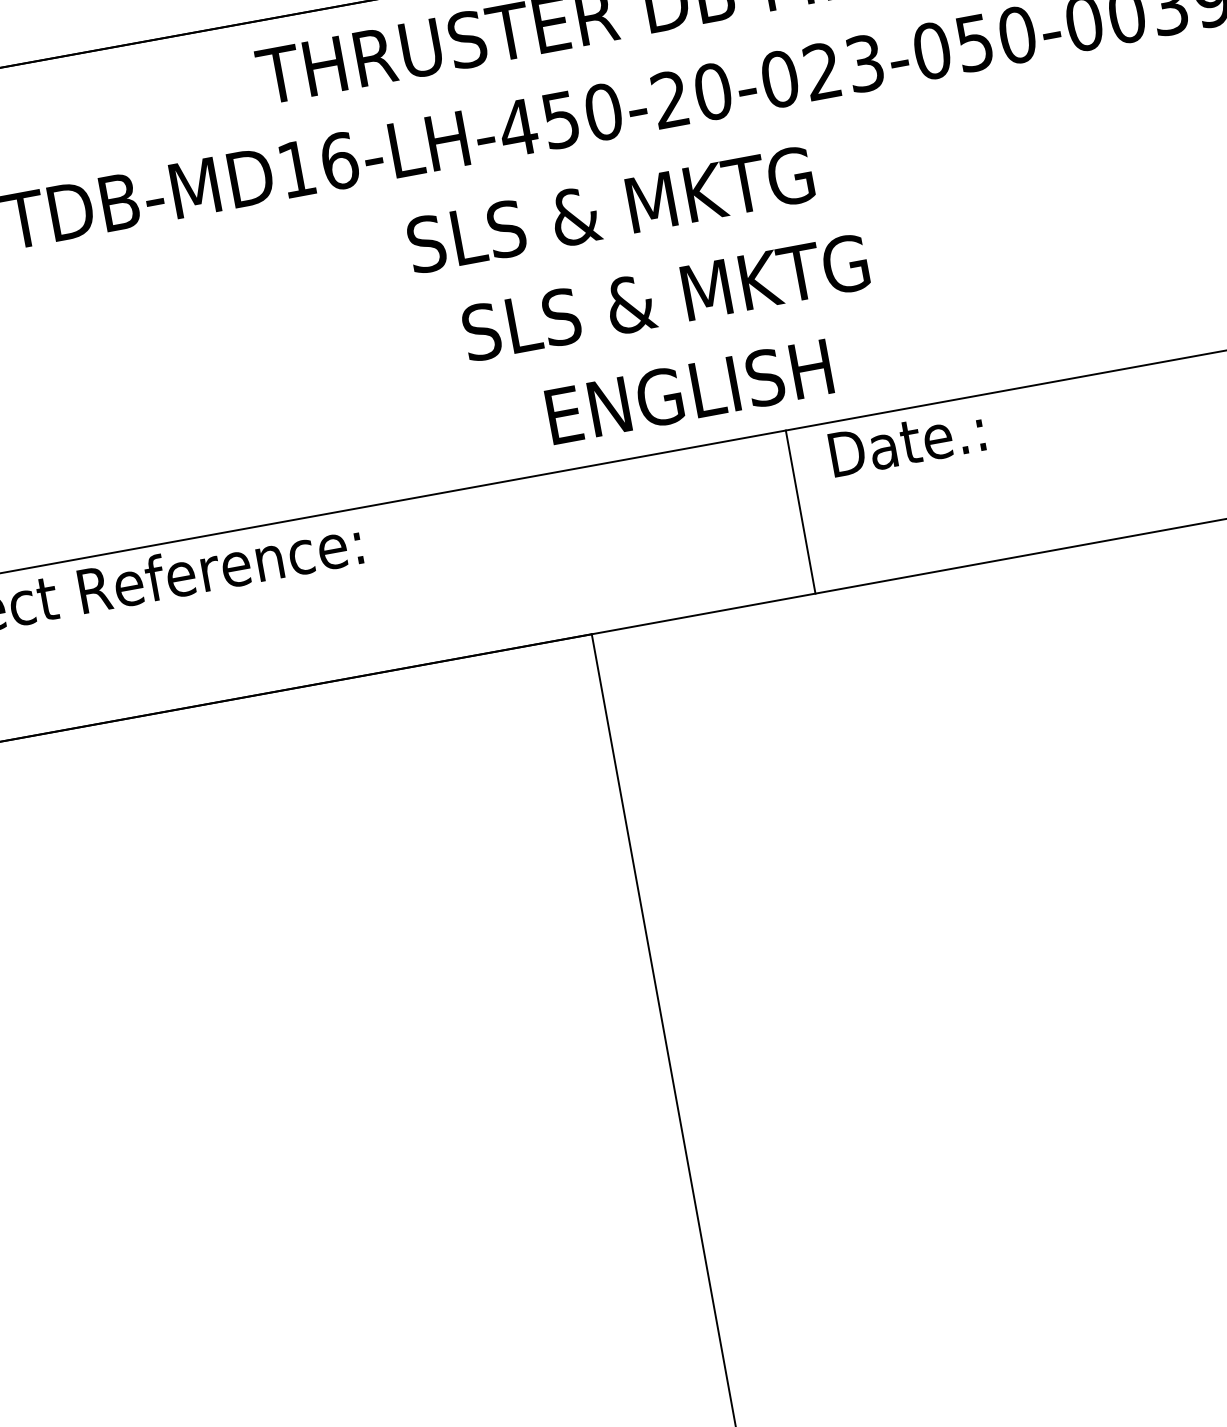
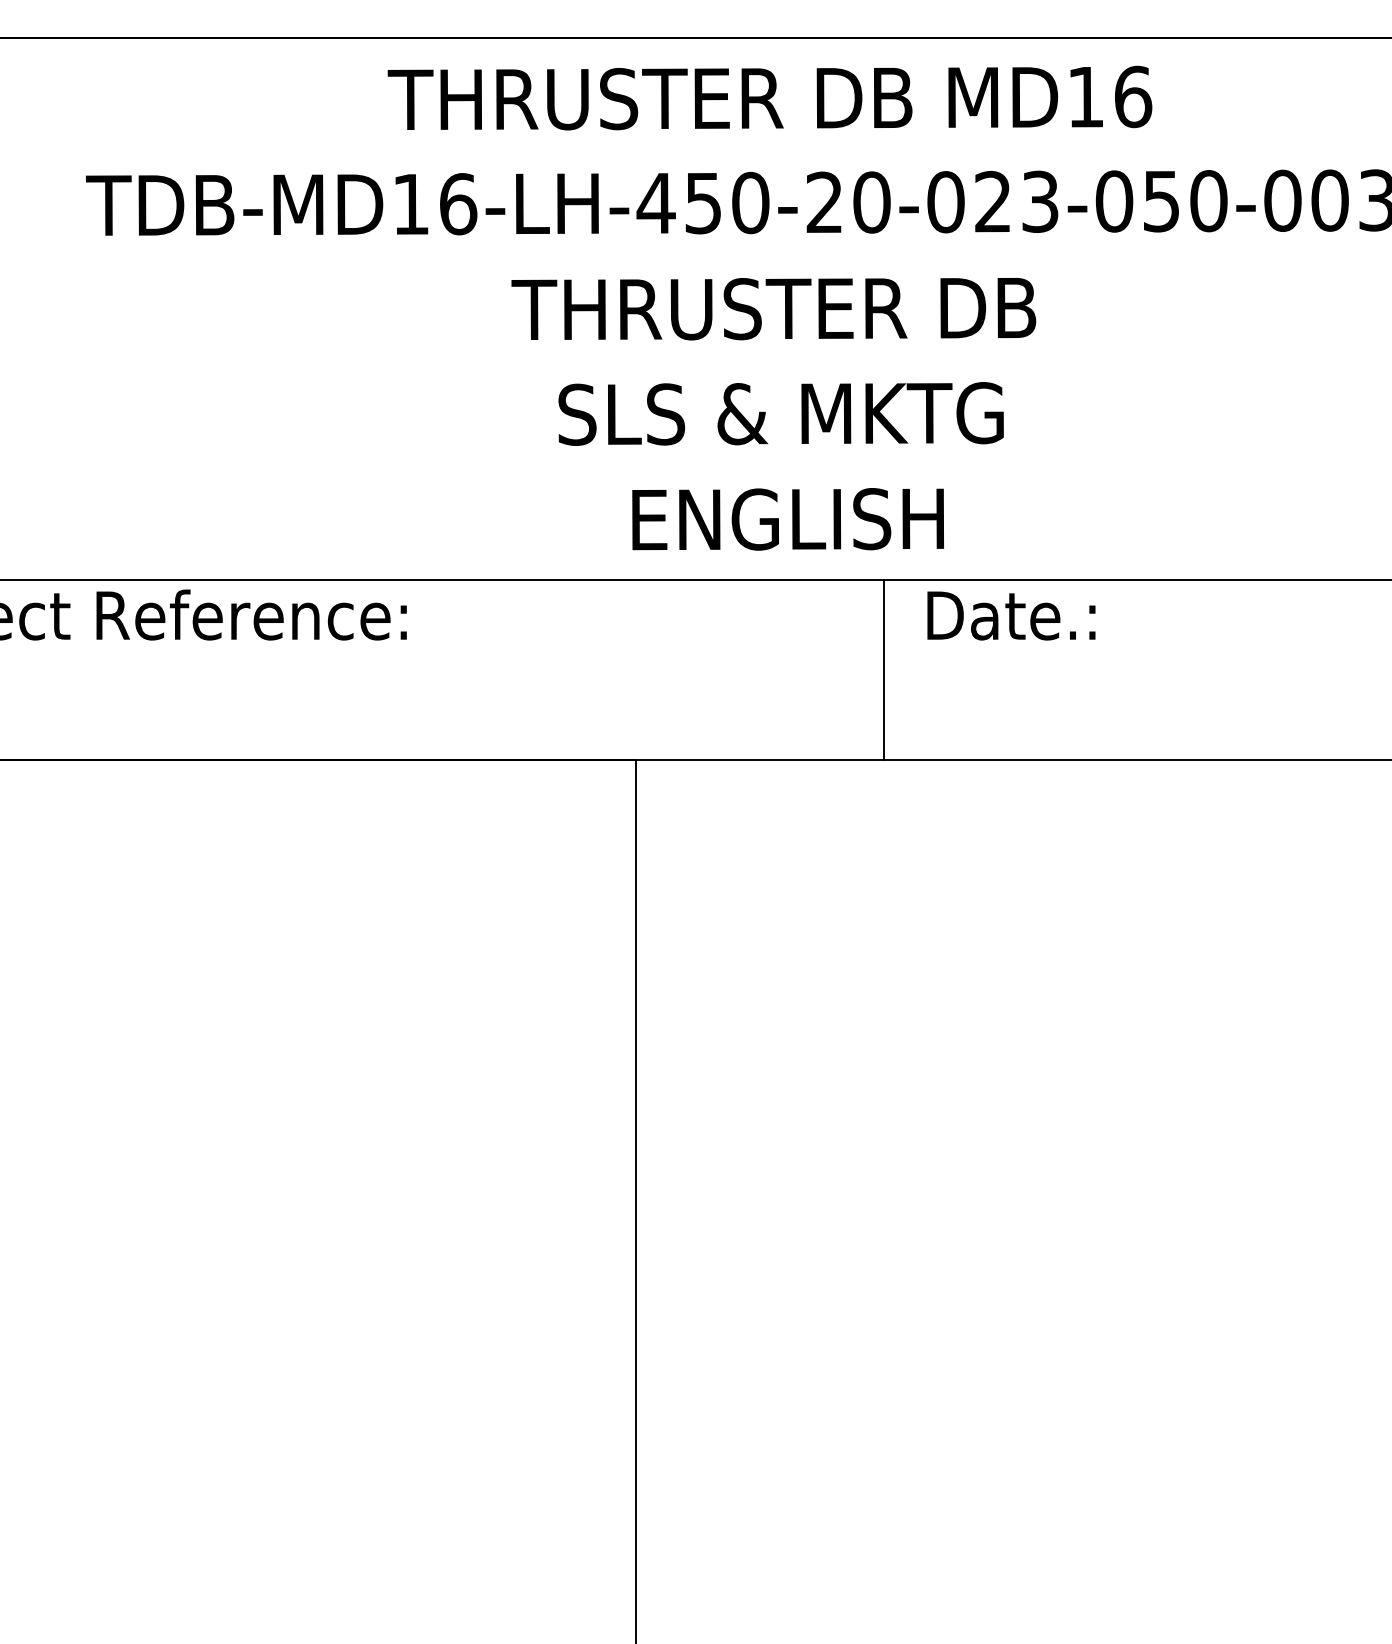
text: (641, 204) -> (773, 309), SLS & MKTG -> THRUSTER DB

